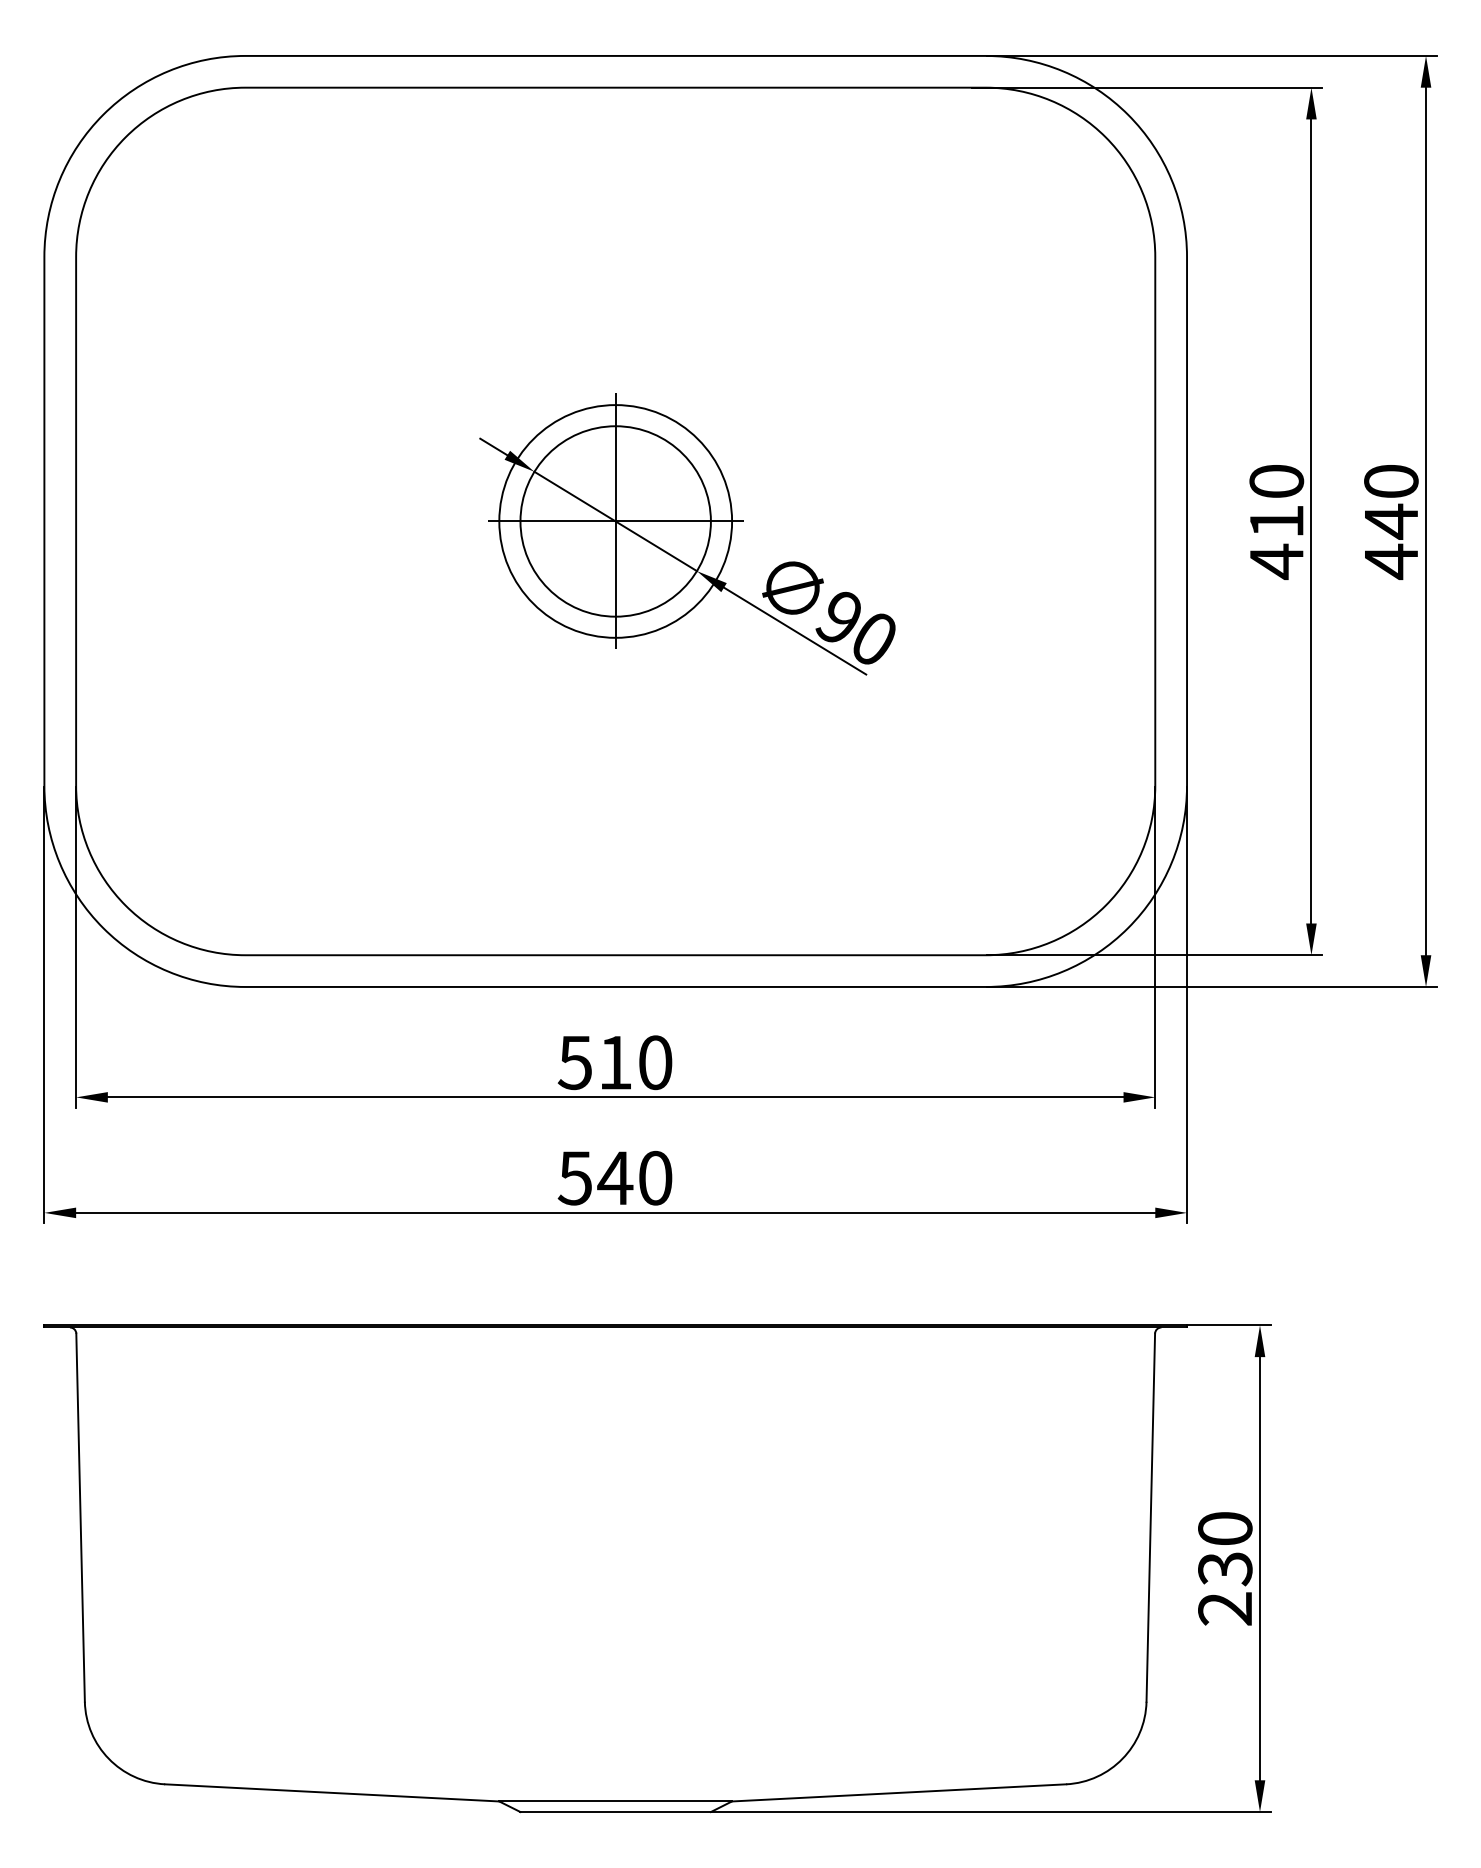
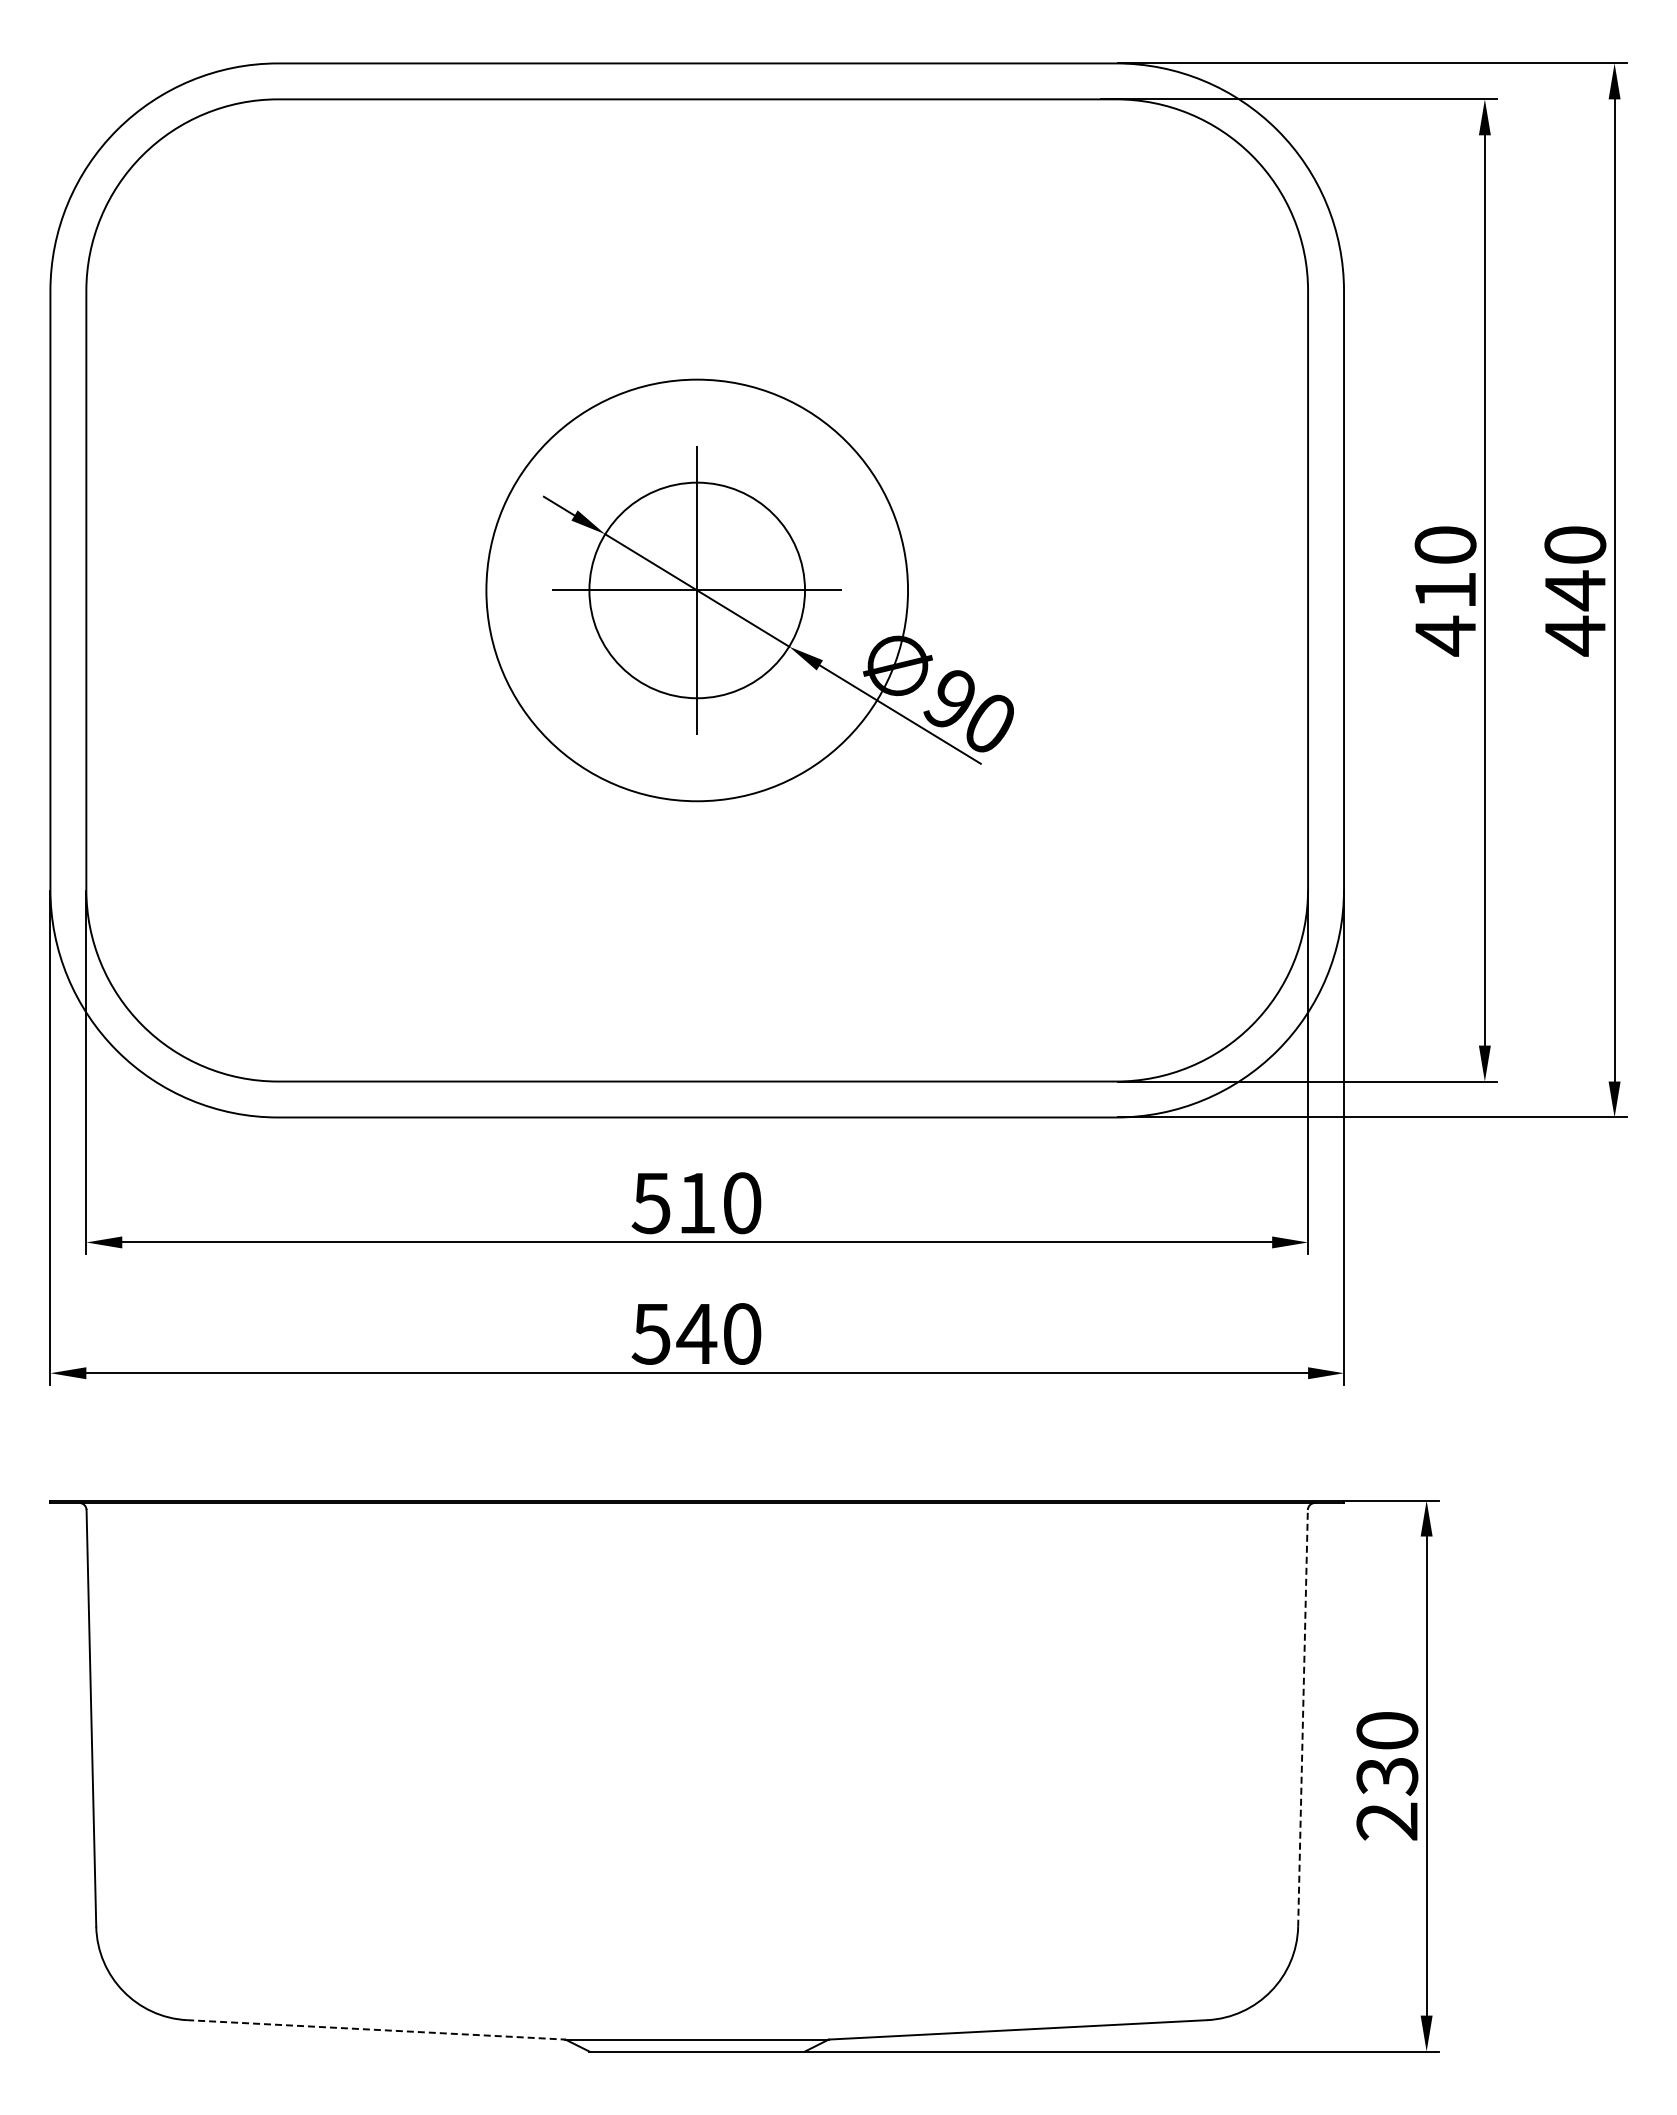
circle: (615, 521) -> (696, 590), size x1.6
line: (1151, 1516) -> (1303, 1717), solid -> dashed
line: (332, 1792) -> (376, 2029), solid -> dashed

